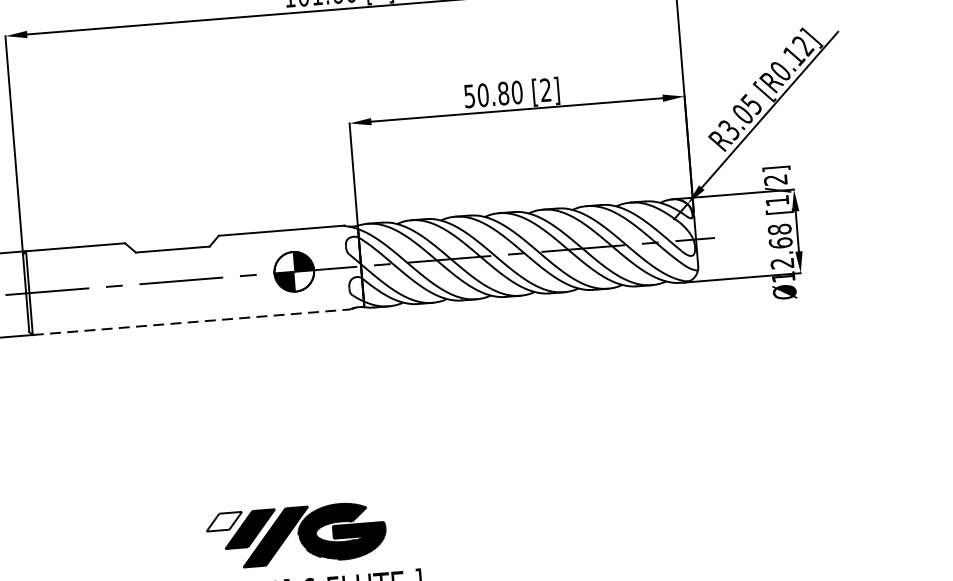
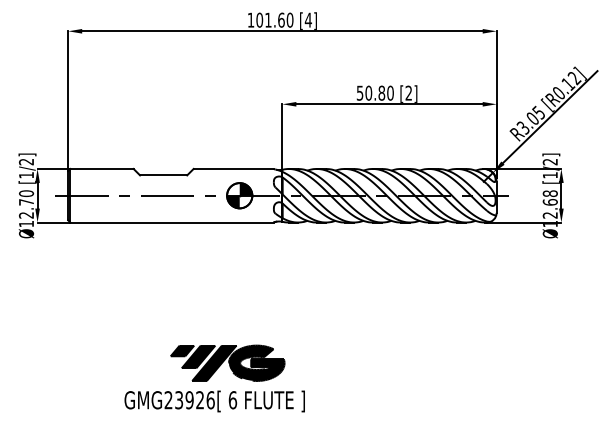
line: (192, 322) -> (172, 222), dashed -> solid
fill: (224, 521) -> (182, 350), added

